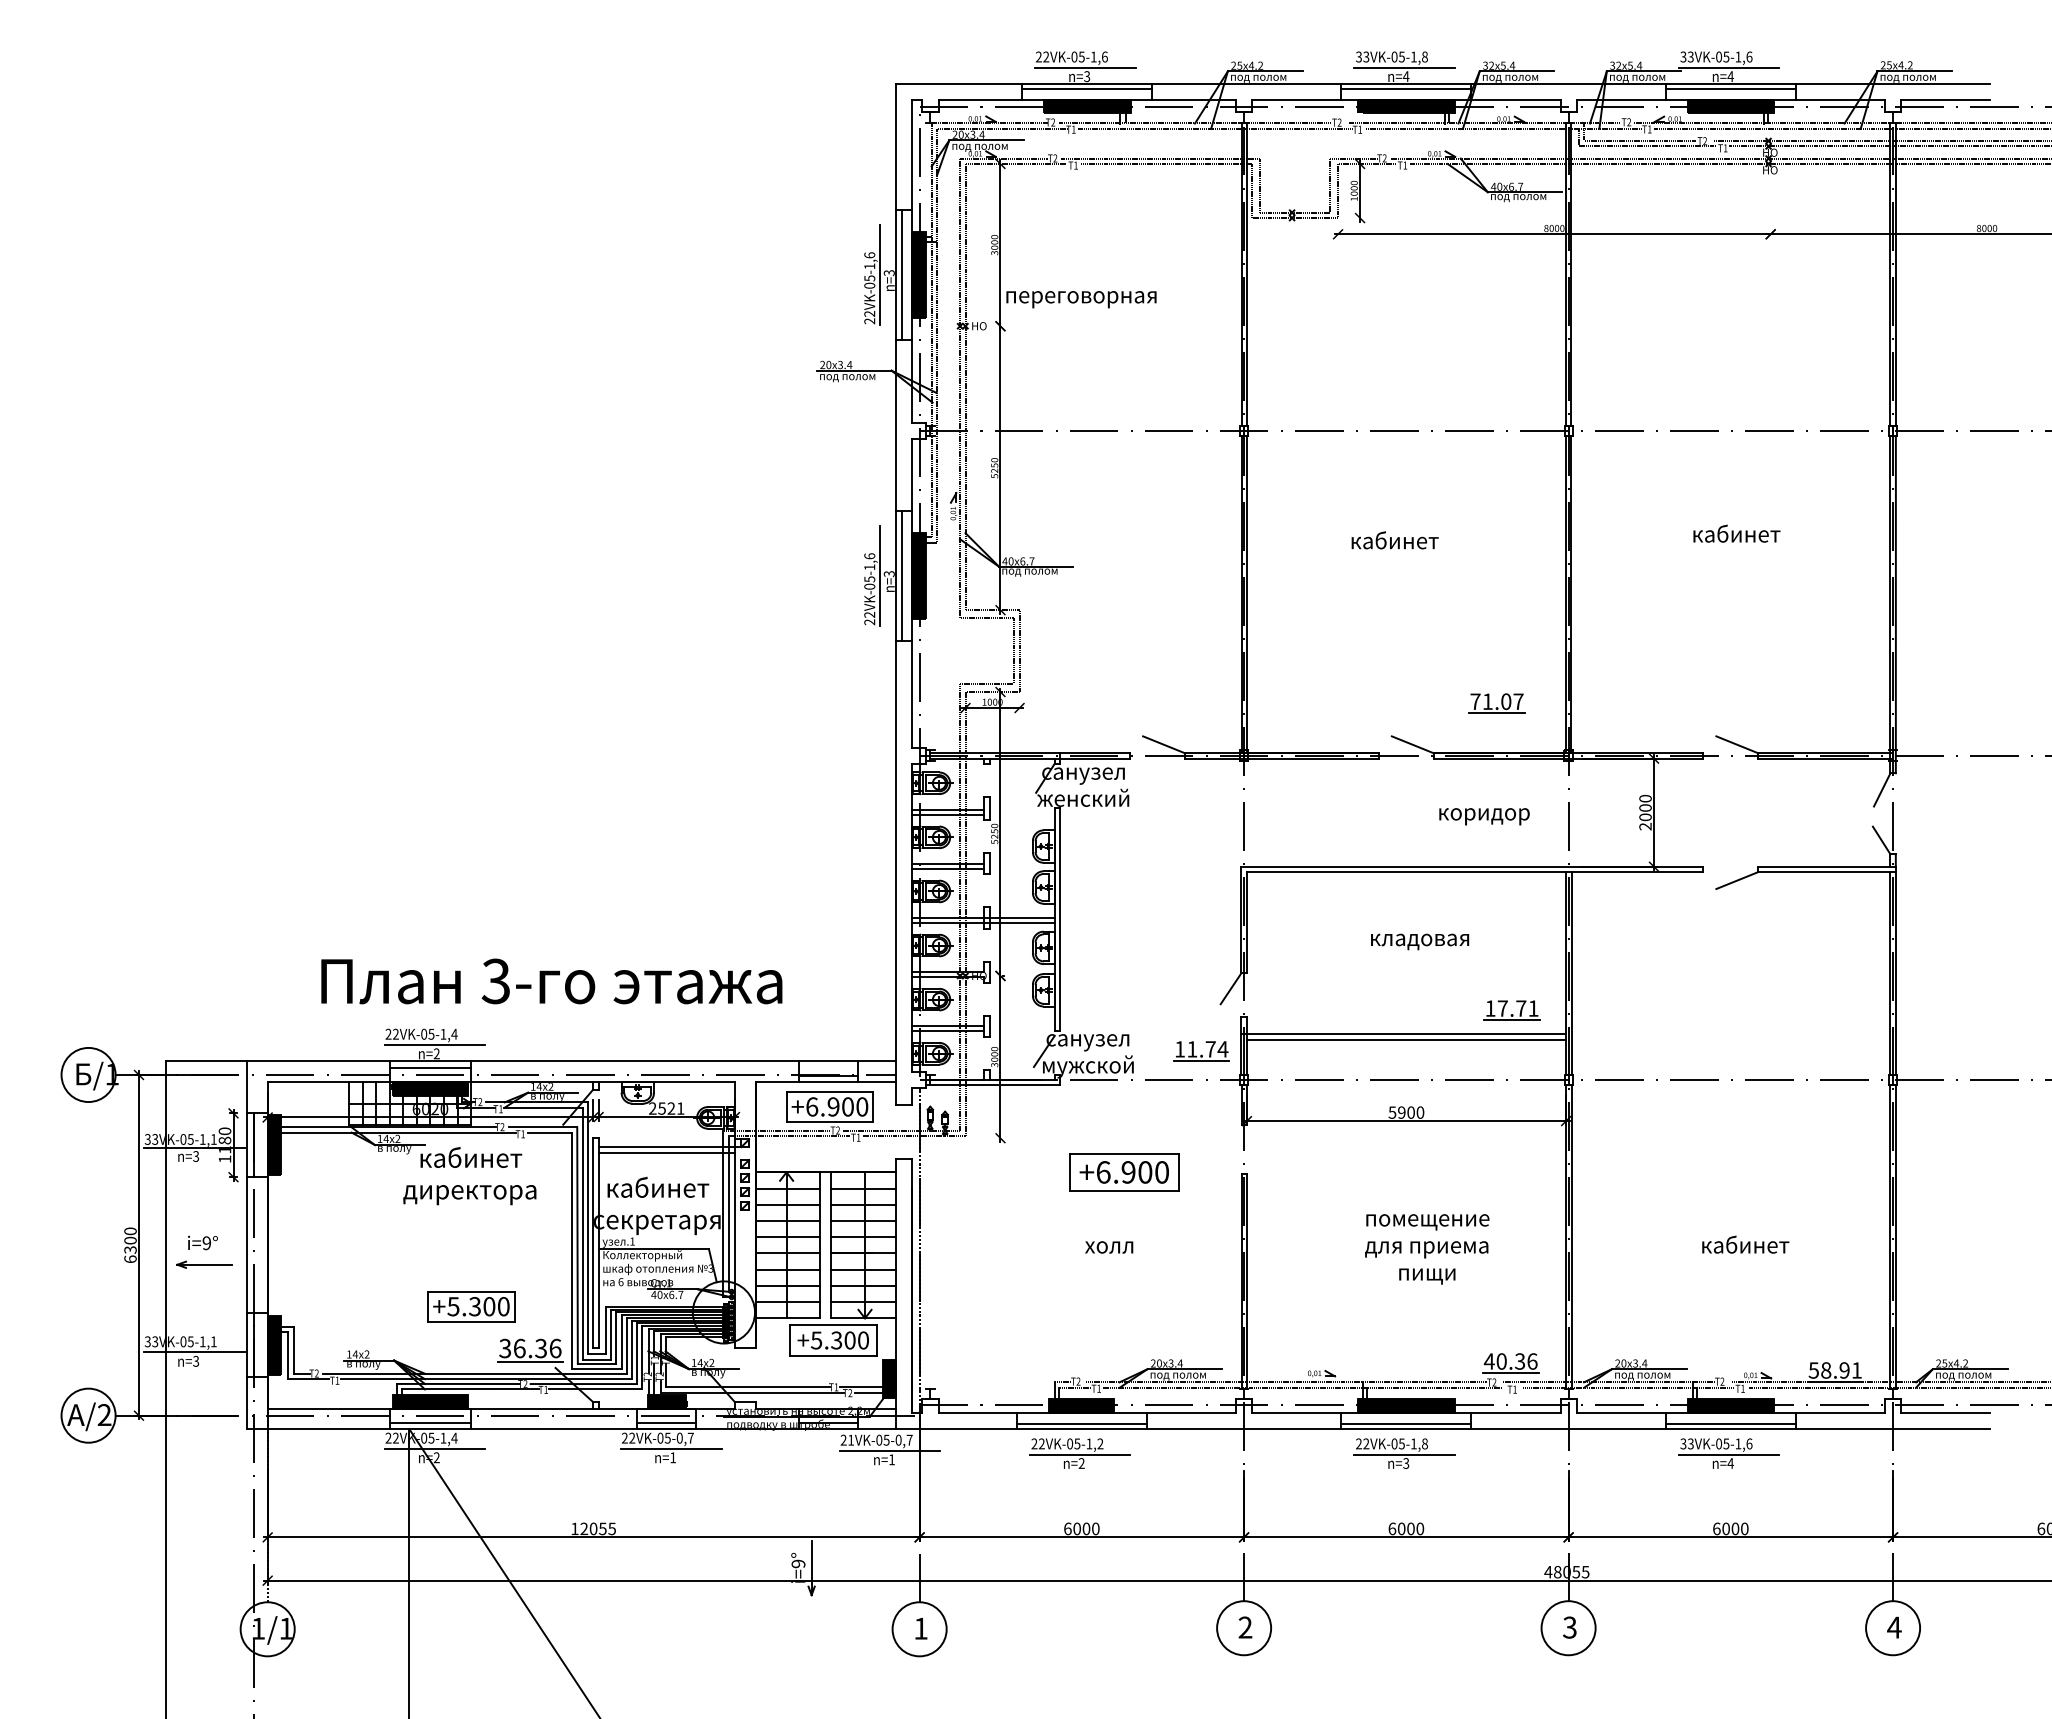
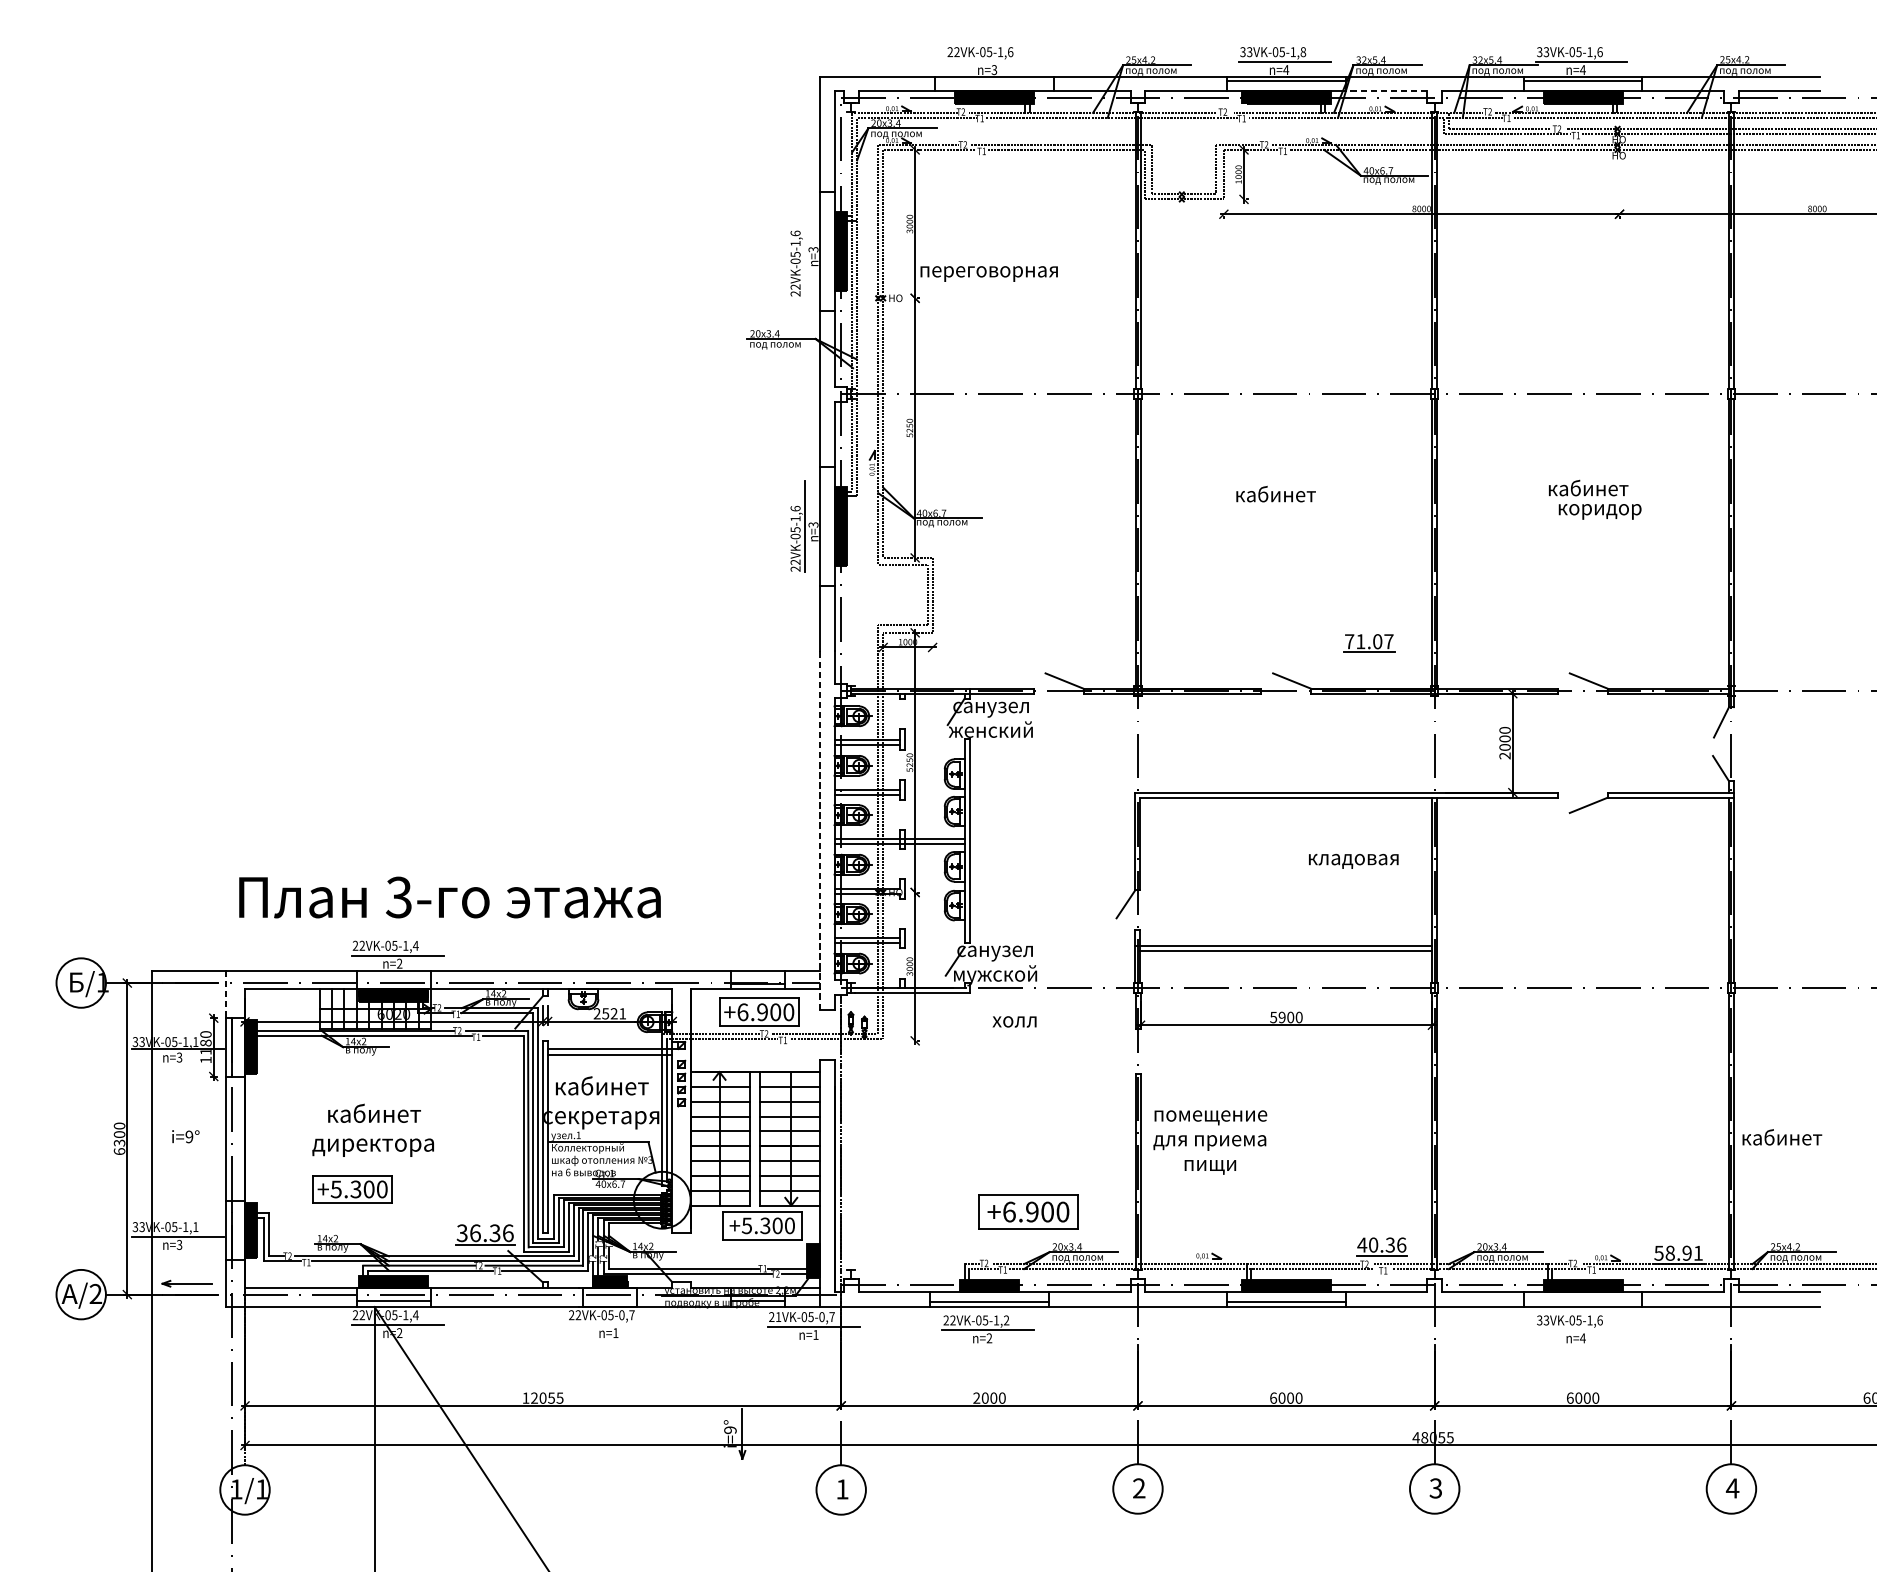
line: (1085, 67) -> (992, 61), removed
line: (1087, 89) -> (994, 81), removed
line: (1515, 99) -> (1386, 90), solid -> dashed
line: (880, 274) -> (805, 251), removed
line: (901, 274) -> (824, 251), removed
line: (901, 575) -> (824, 526), removed
text: (1484, 816) -> (1600, 511), moved
line: (896, 909) -> (820, 831), solid -> dashed
text: (1420, 941) -> (1354, 860), moved
text: (551, 981) -> (449, 897), moved
part: (1511, 1010) -> (1382, 924), removed
part: (1201, 1051) -> (1098, 961), removed
line: (429, 1067) -> (393, 976), removed
line: (247, 1087) -> (226, 994), solid -> dashed
part: (1124, 1172) -> (1028, 1212), moved
text: (469, 1176) -> (372, 1130), moved
text: (1745, 1244) -> (1782, 1137), moved
text: (1109, 1247) -> (1014, 1021), moved
text: (1427, 1249) -> (1210, 1142), moved
part: (204, 1264) -> (187, 1283), moved
part: (471, 1306) -> (352, 1189), moved
line: (666, 1422) -> (609, 1300), removed
line: (1730, 1423) -> (1582, 1301), removed
line: (671, 1448) -> (614, 1324), removed
part: (1404, 1453) -> (1284, 1329), removed
line: (1728, 1454) -> (1580, 1330), removed
text: (1067, 1528) -> (976, 1397), 6000 -> 2000

